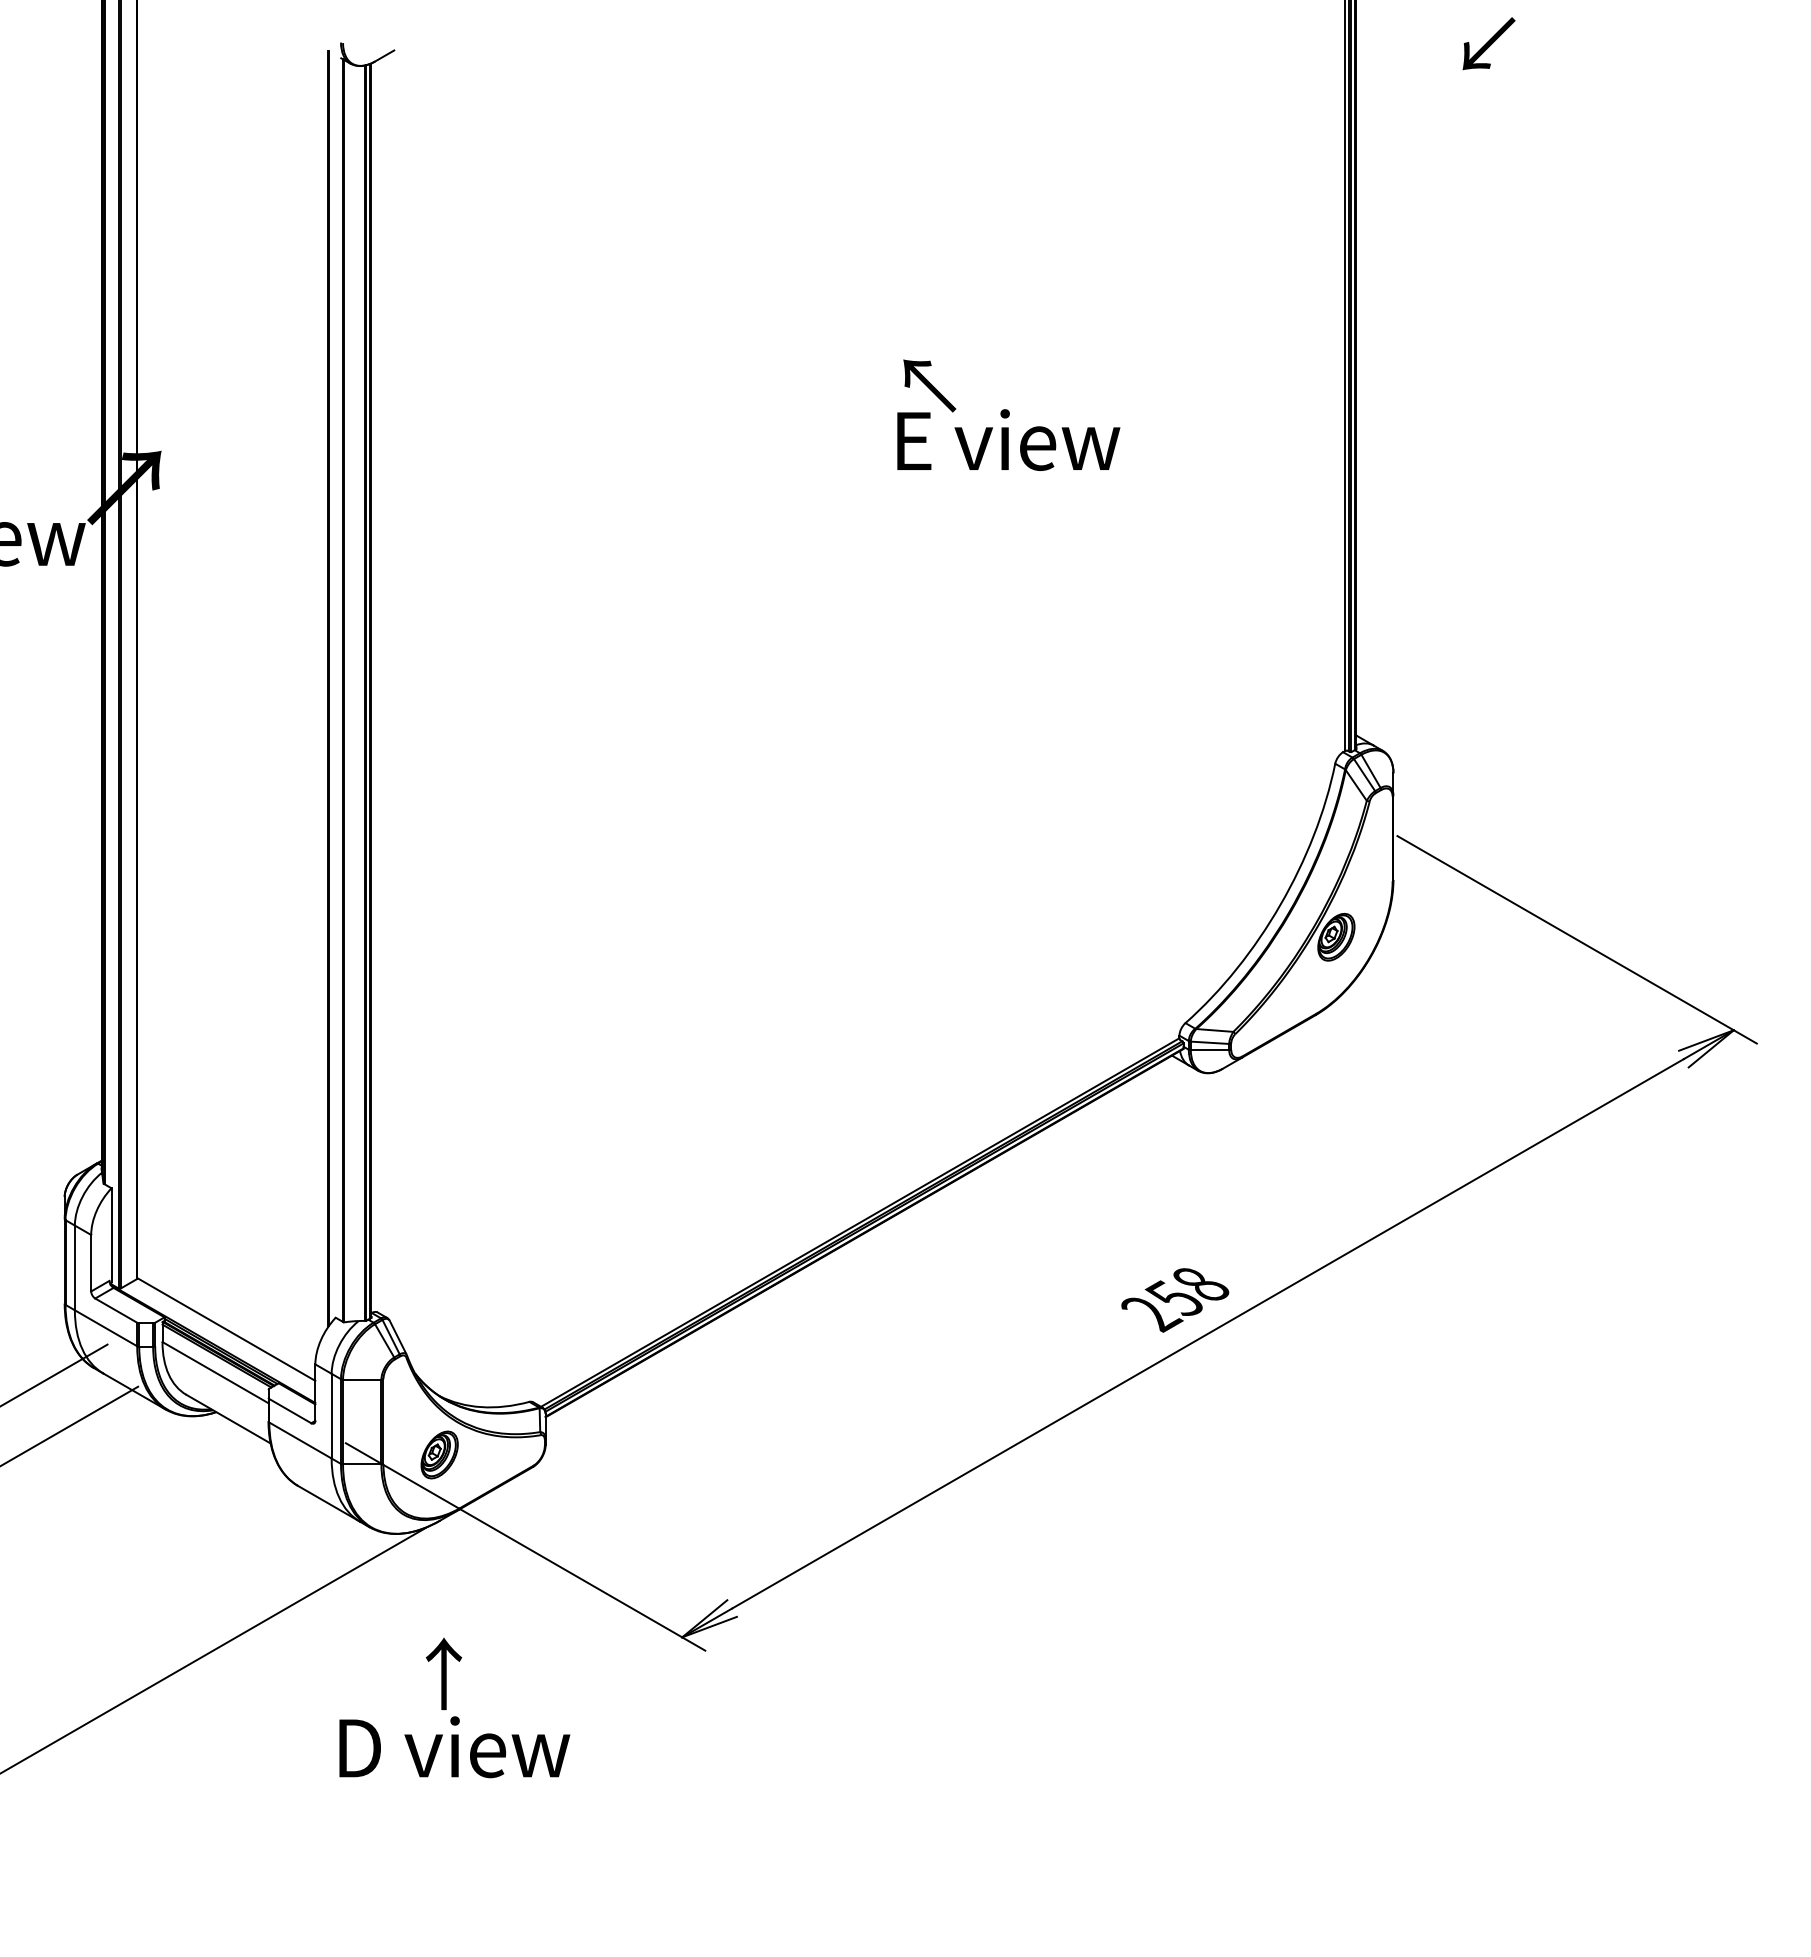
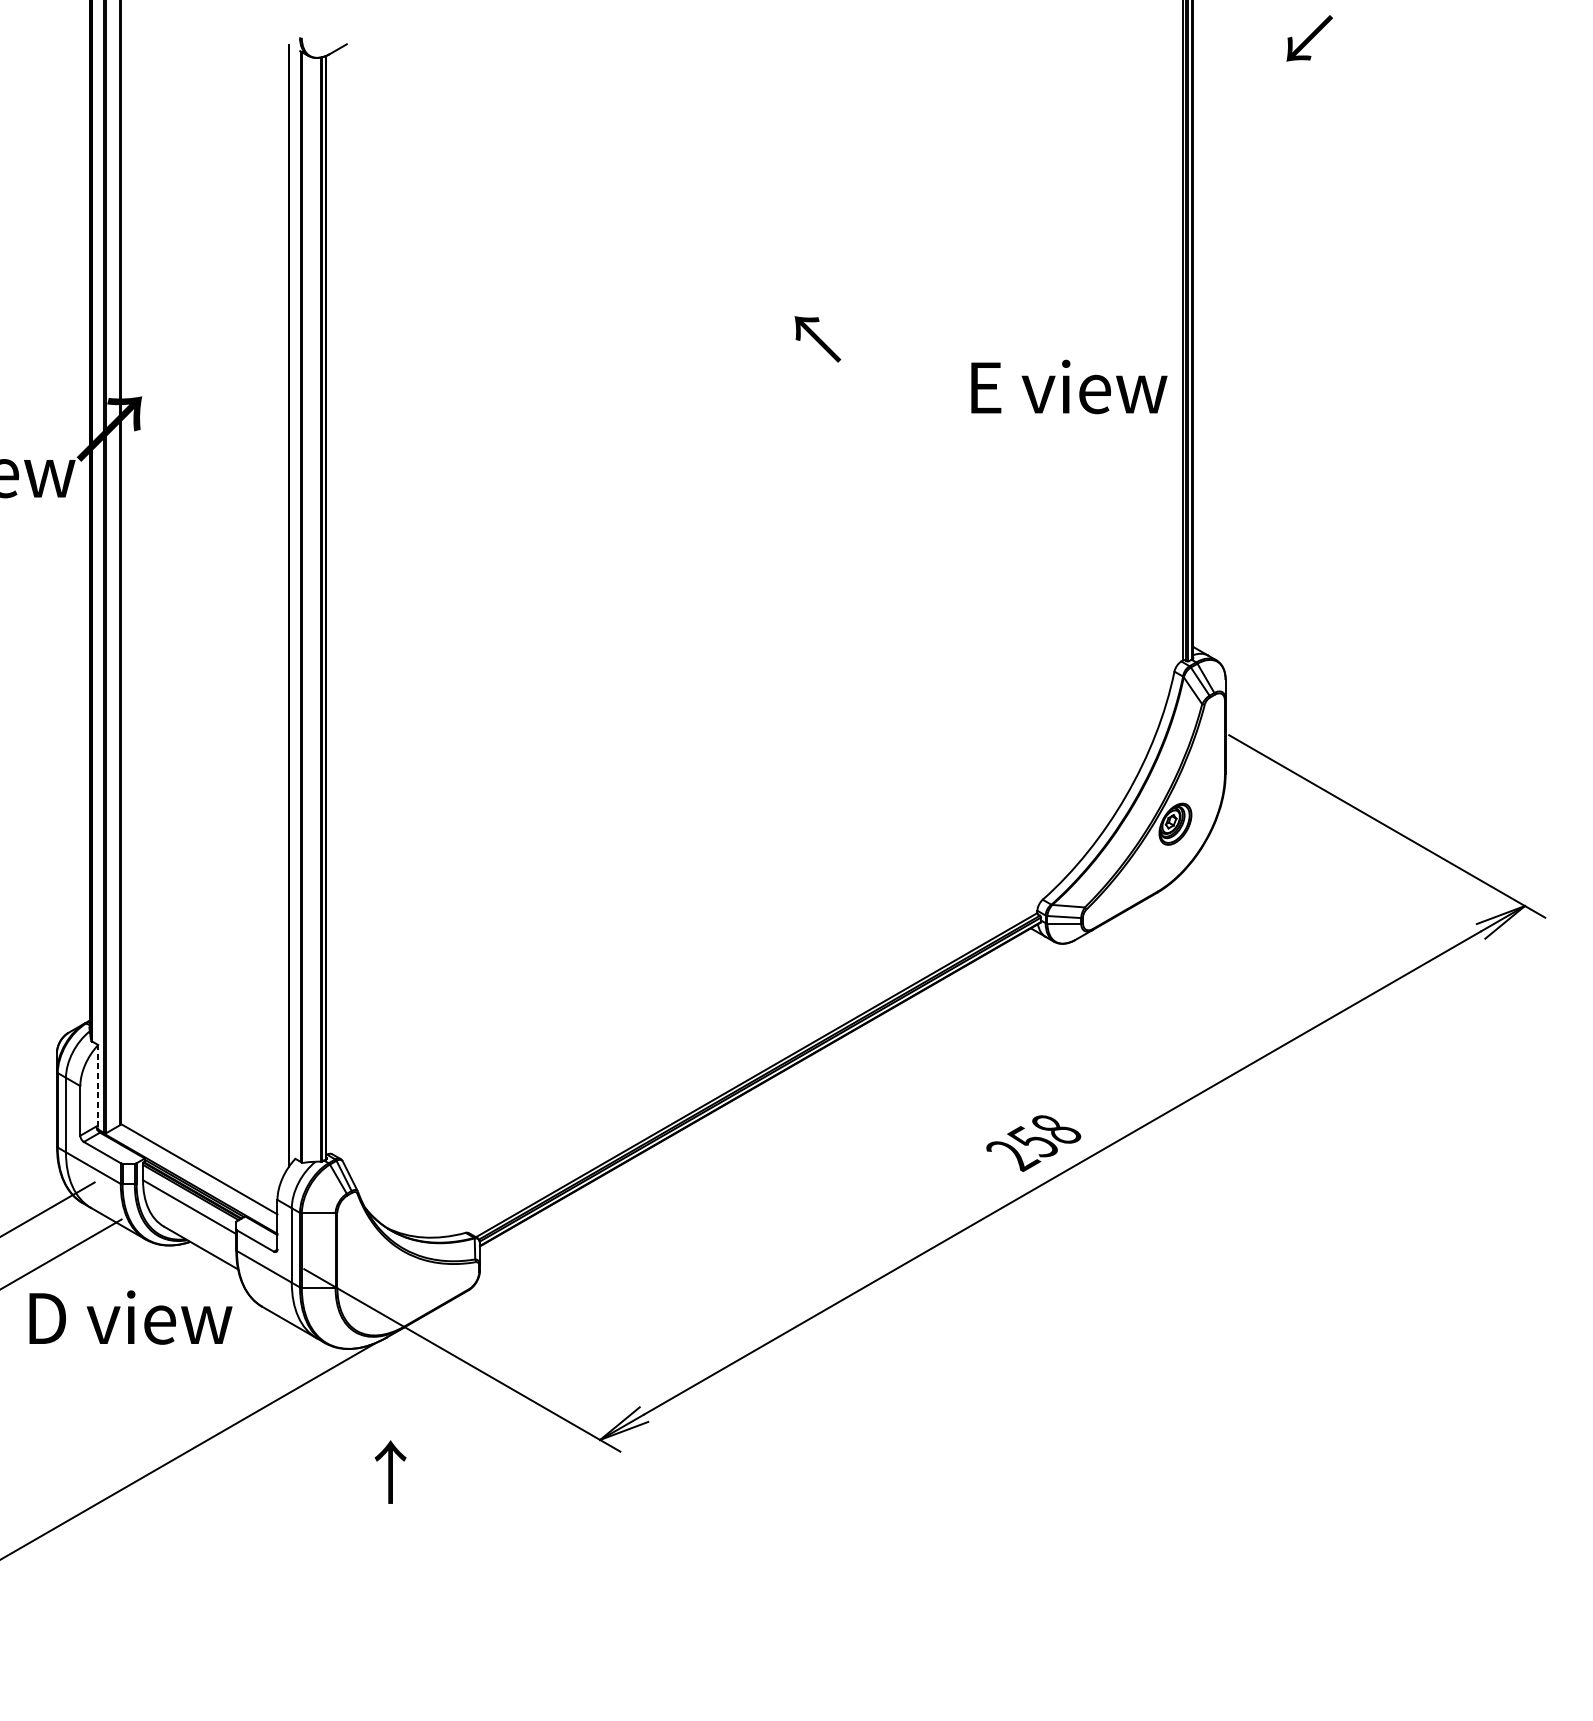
text: (1008, 439) -> (1069, 386), moved
line: (111, 1235) -> (98, 1086), solid -> dashed
part: (439, 1454) -> (386, 1279), removed
text: (454, 1747) -> (130, 1317), moved

